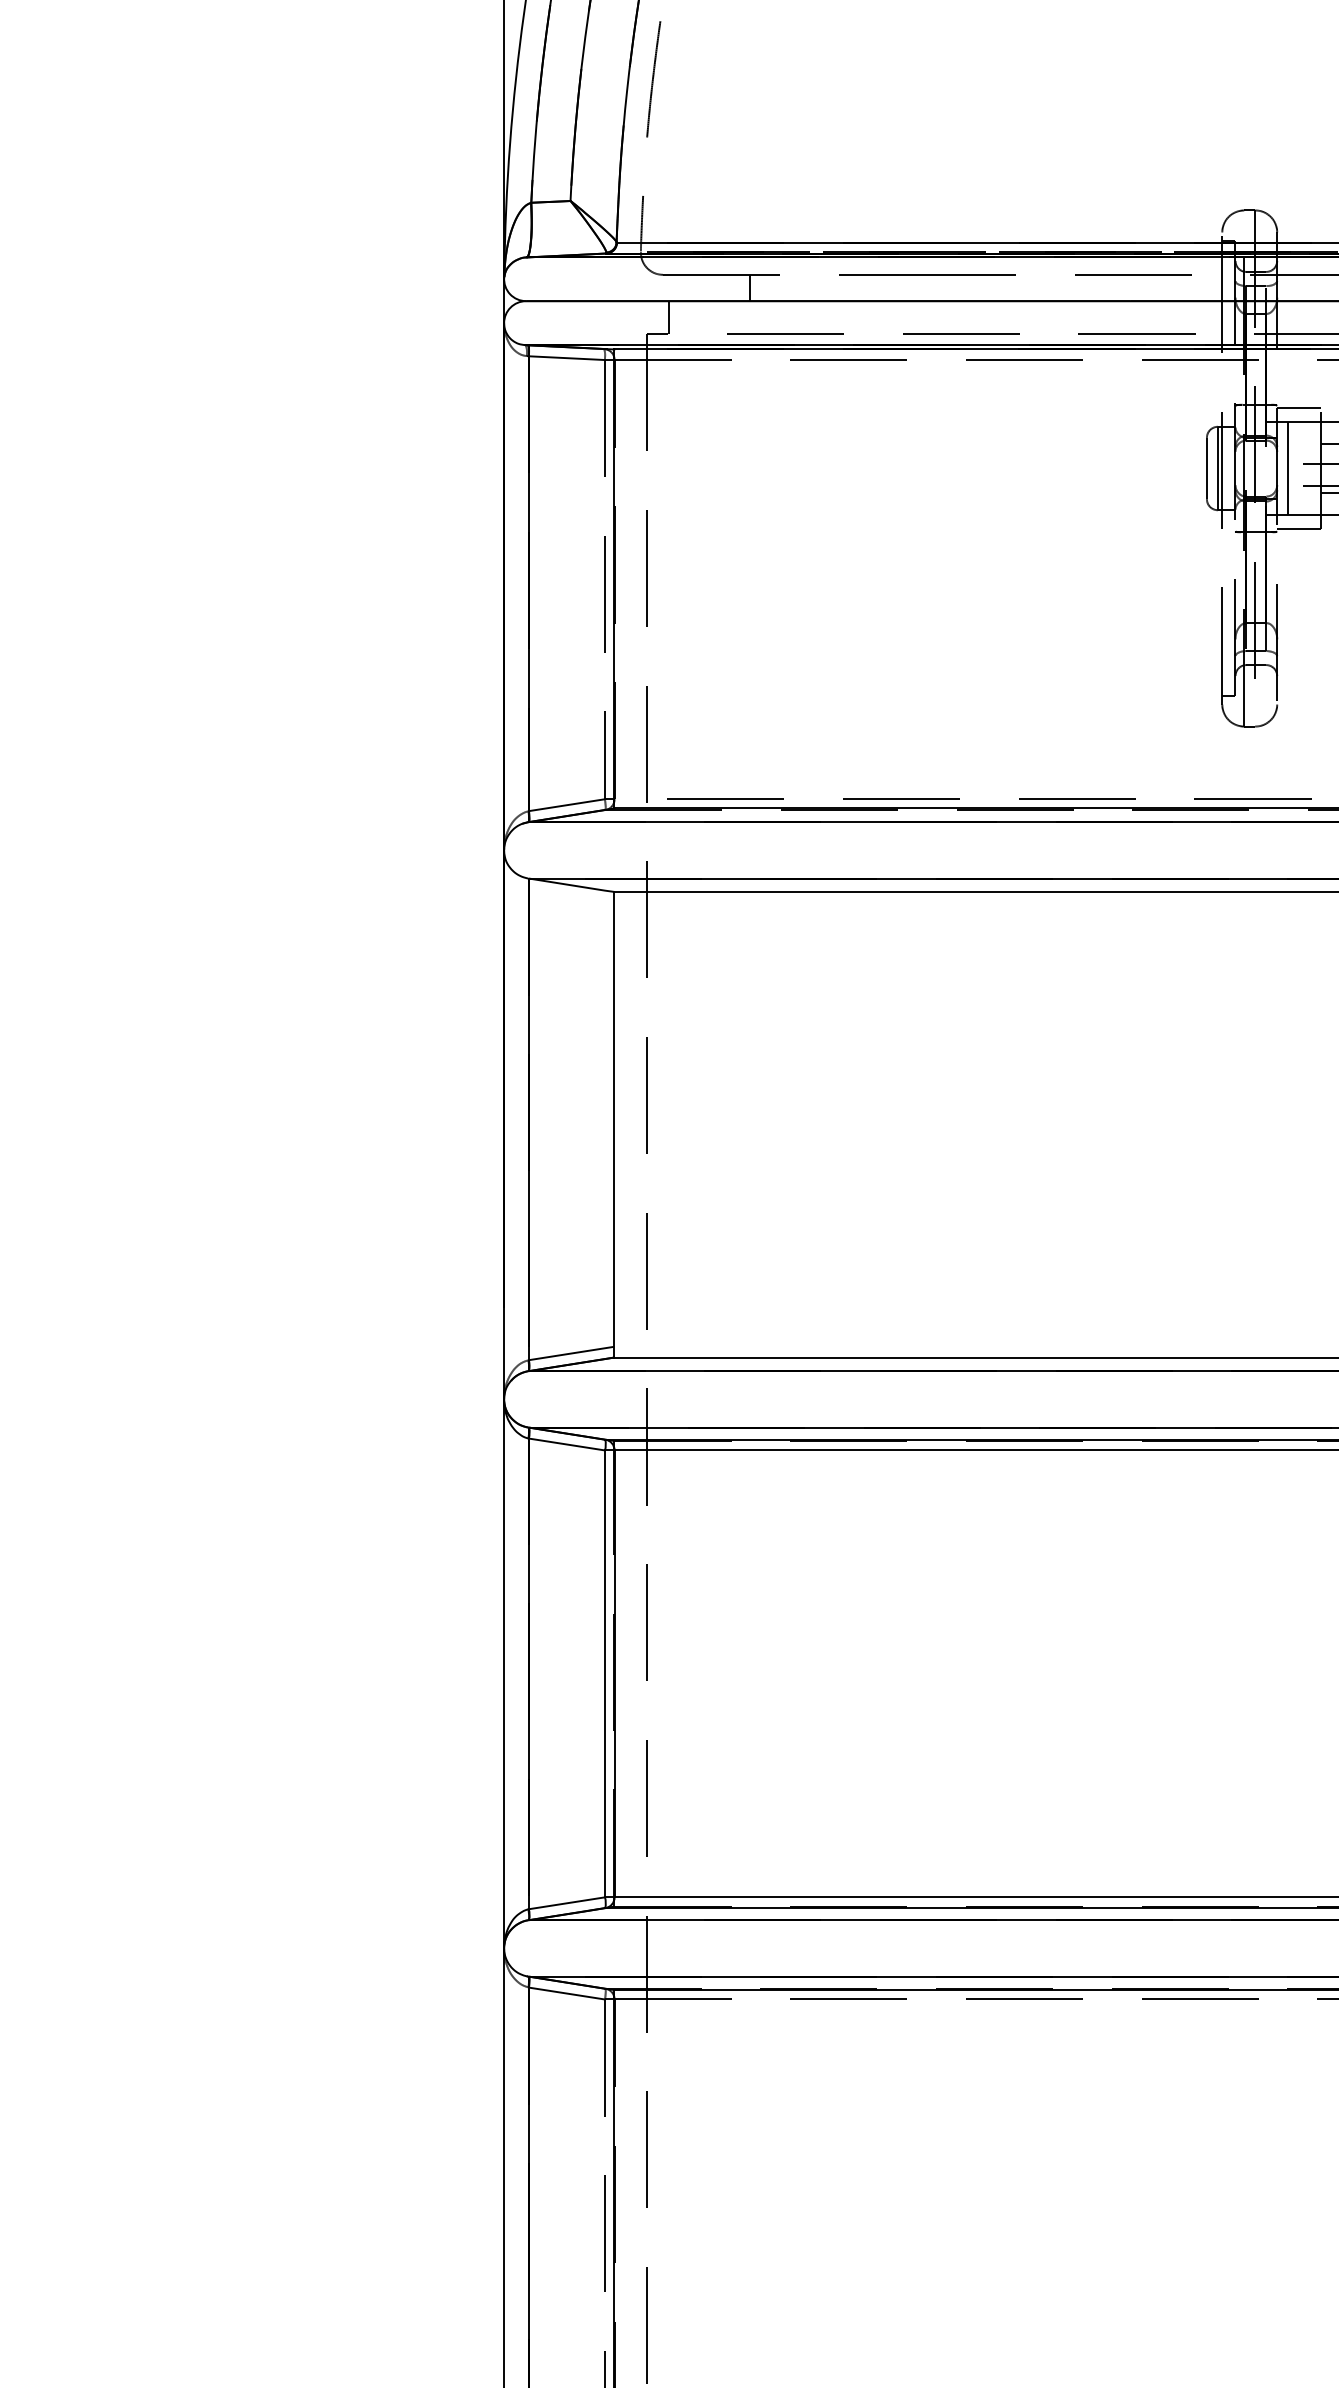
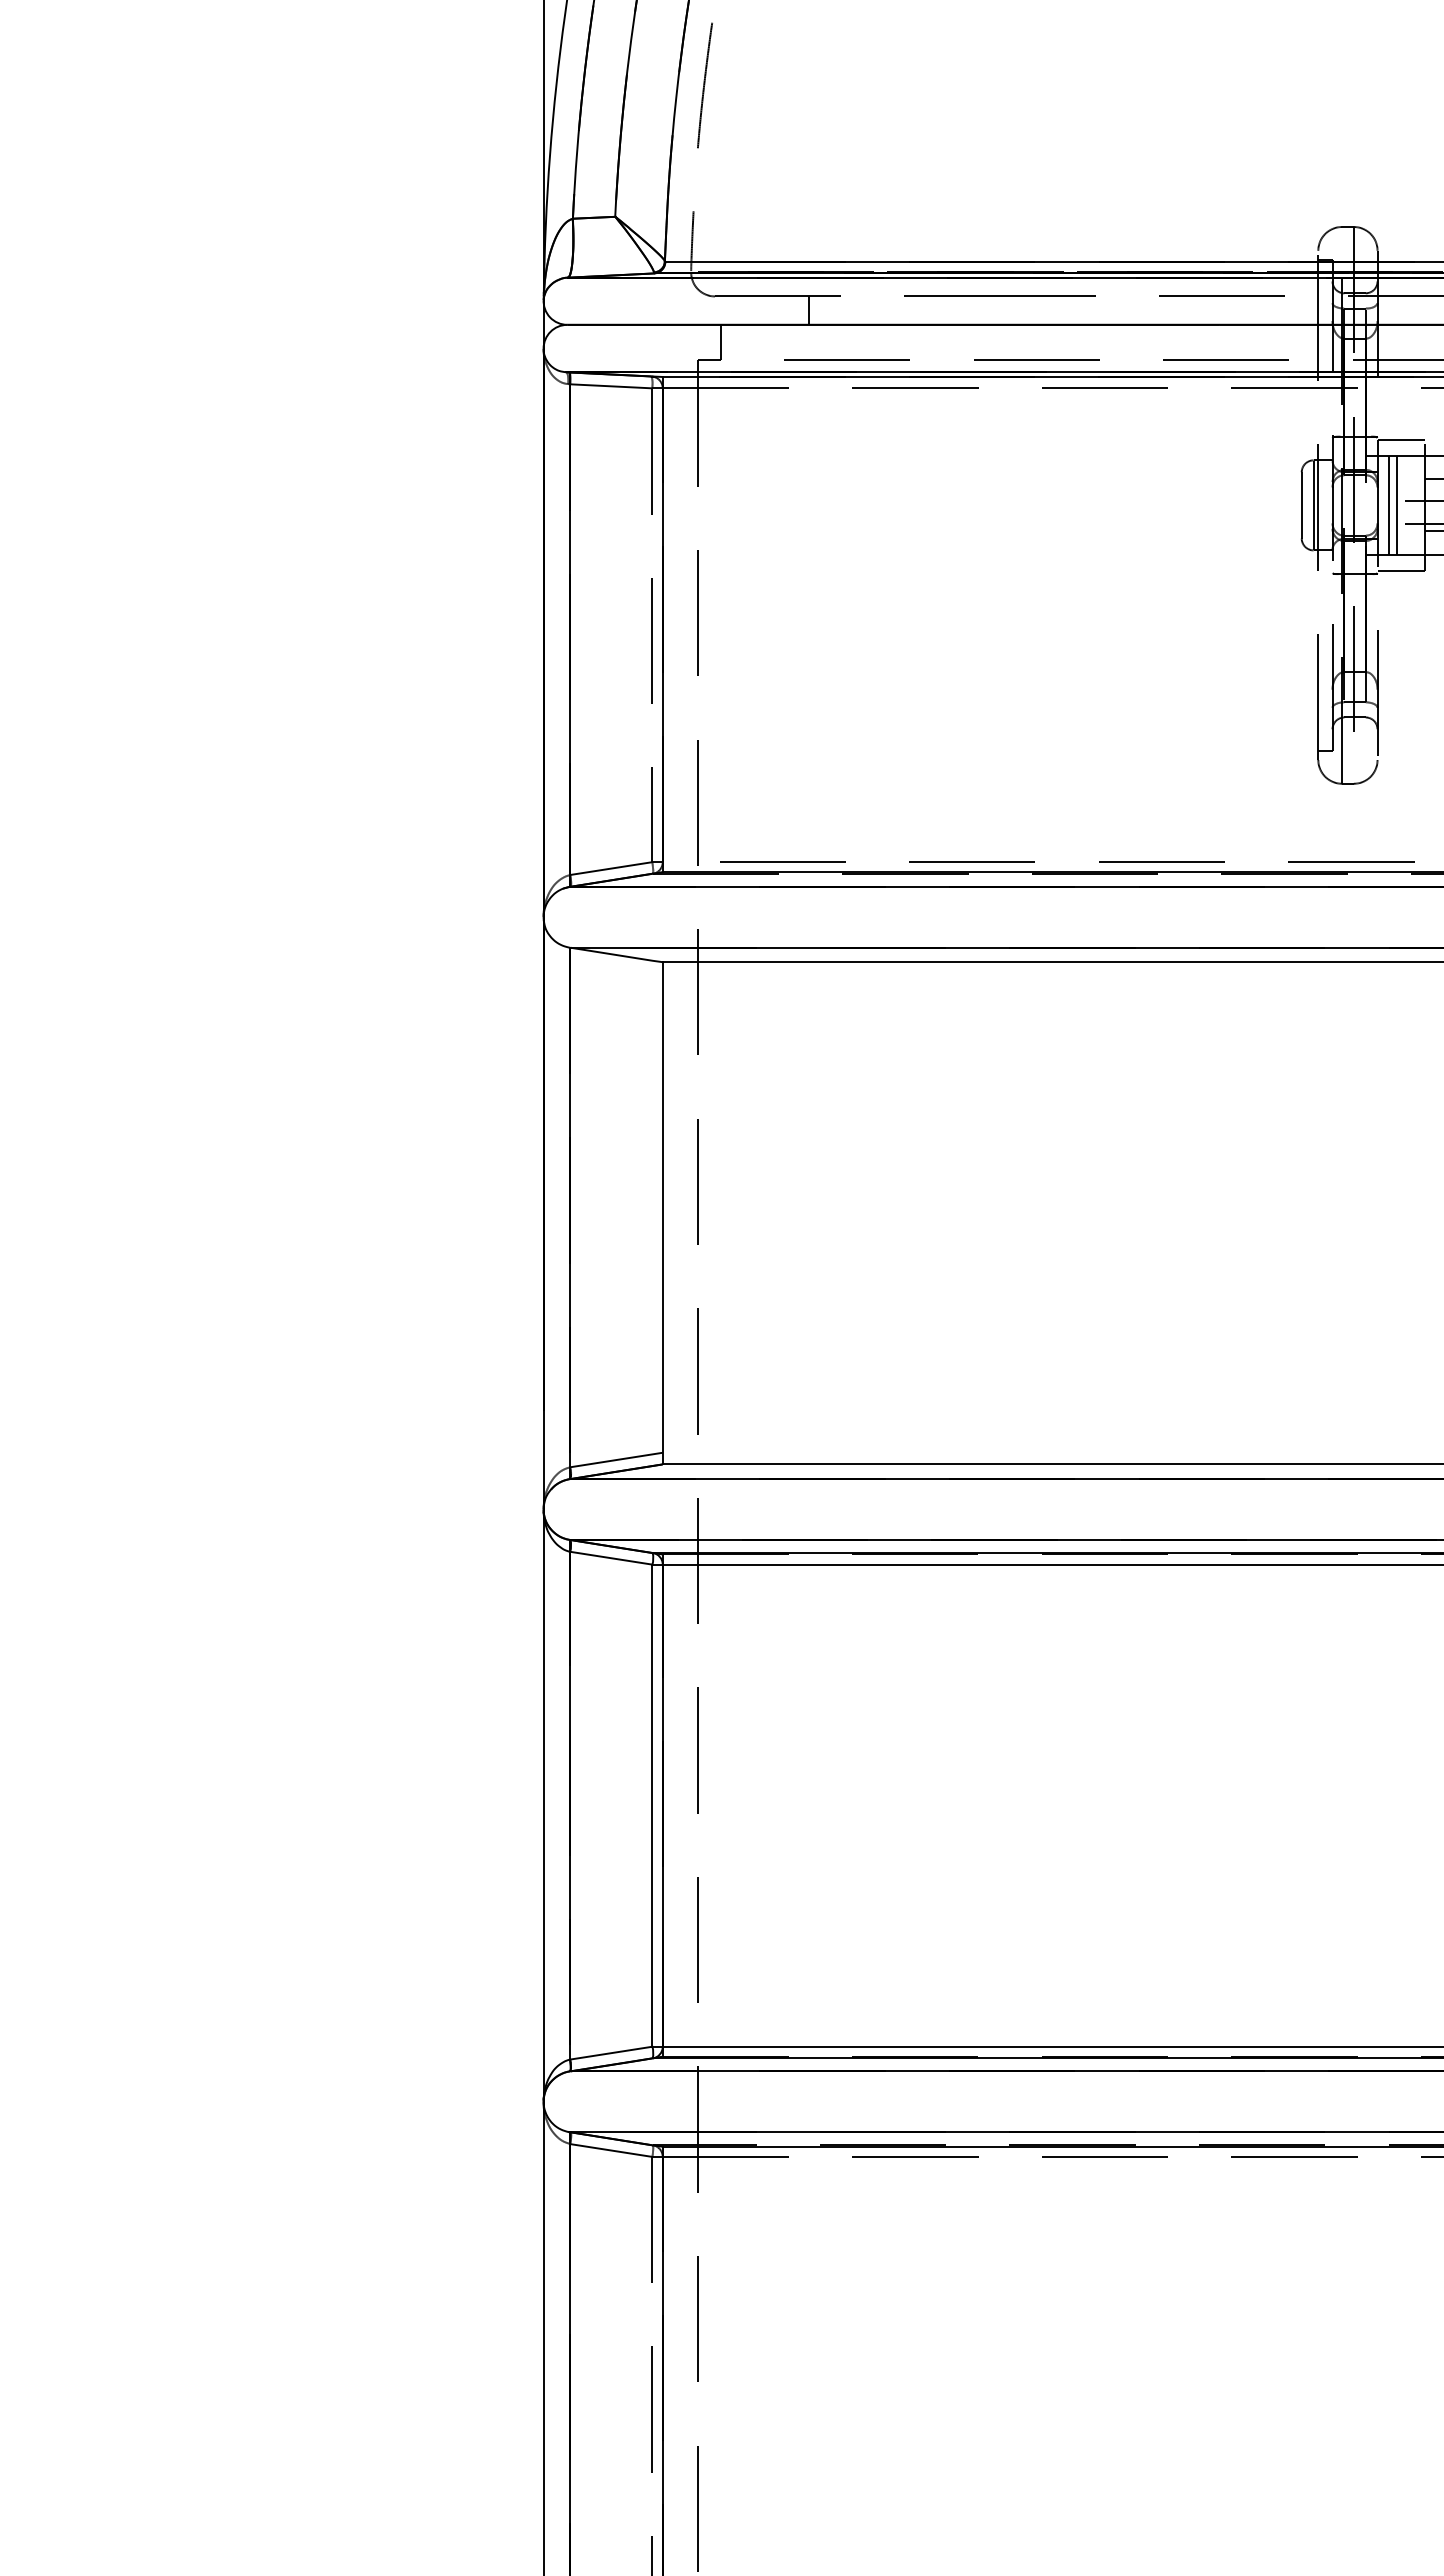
line: (1294, 468) -> (1396, 505), added

